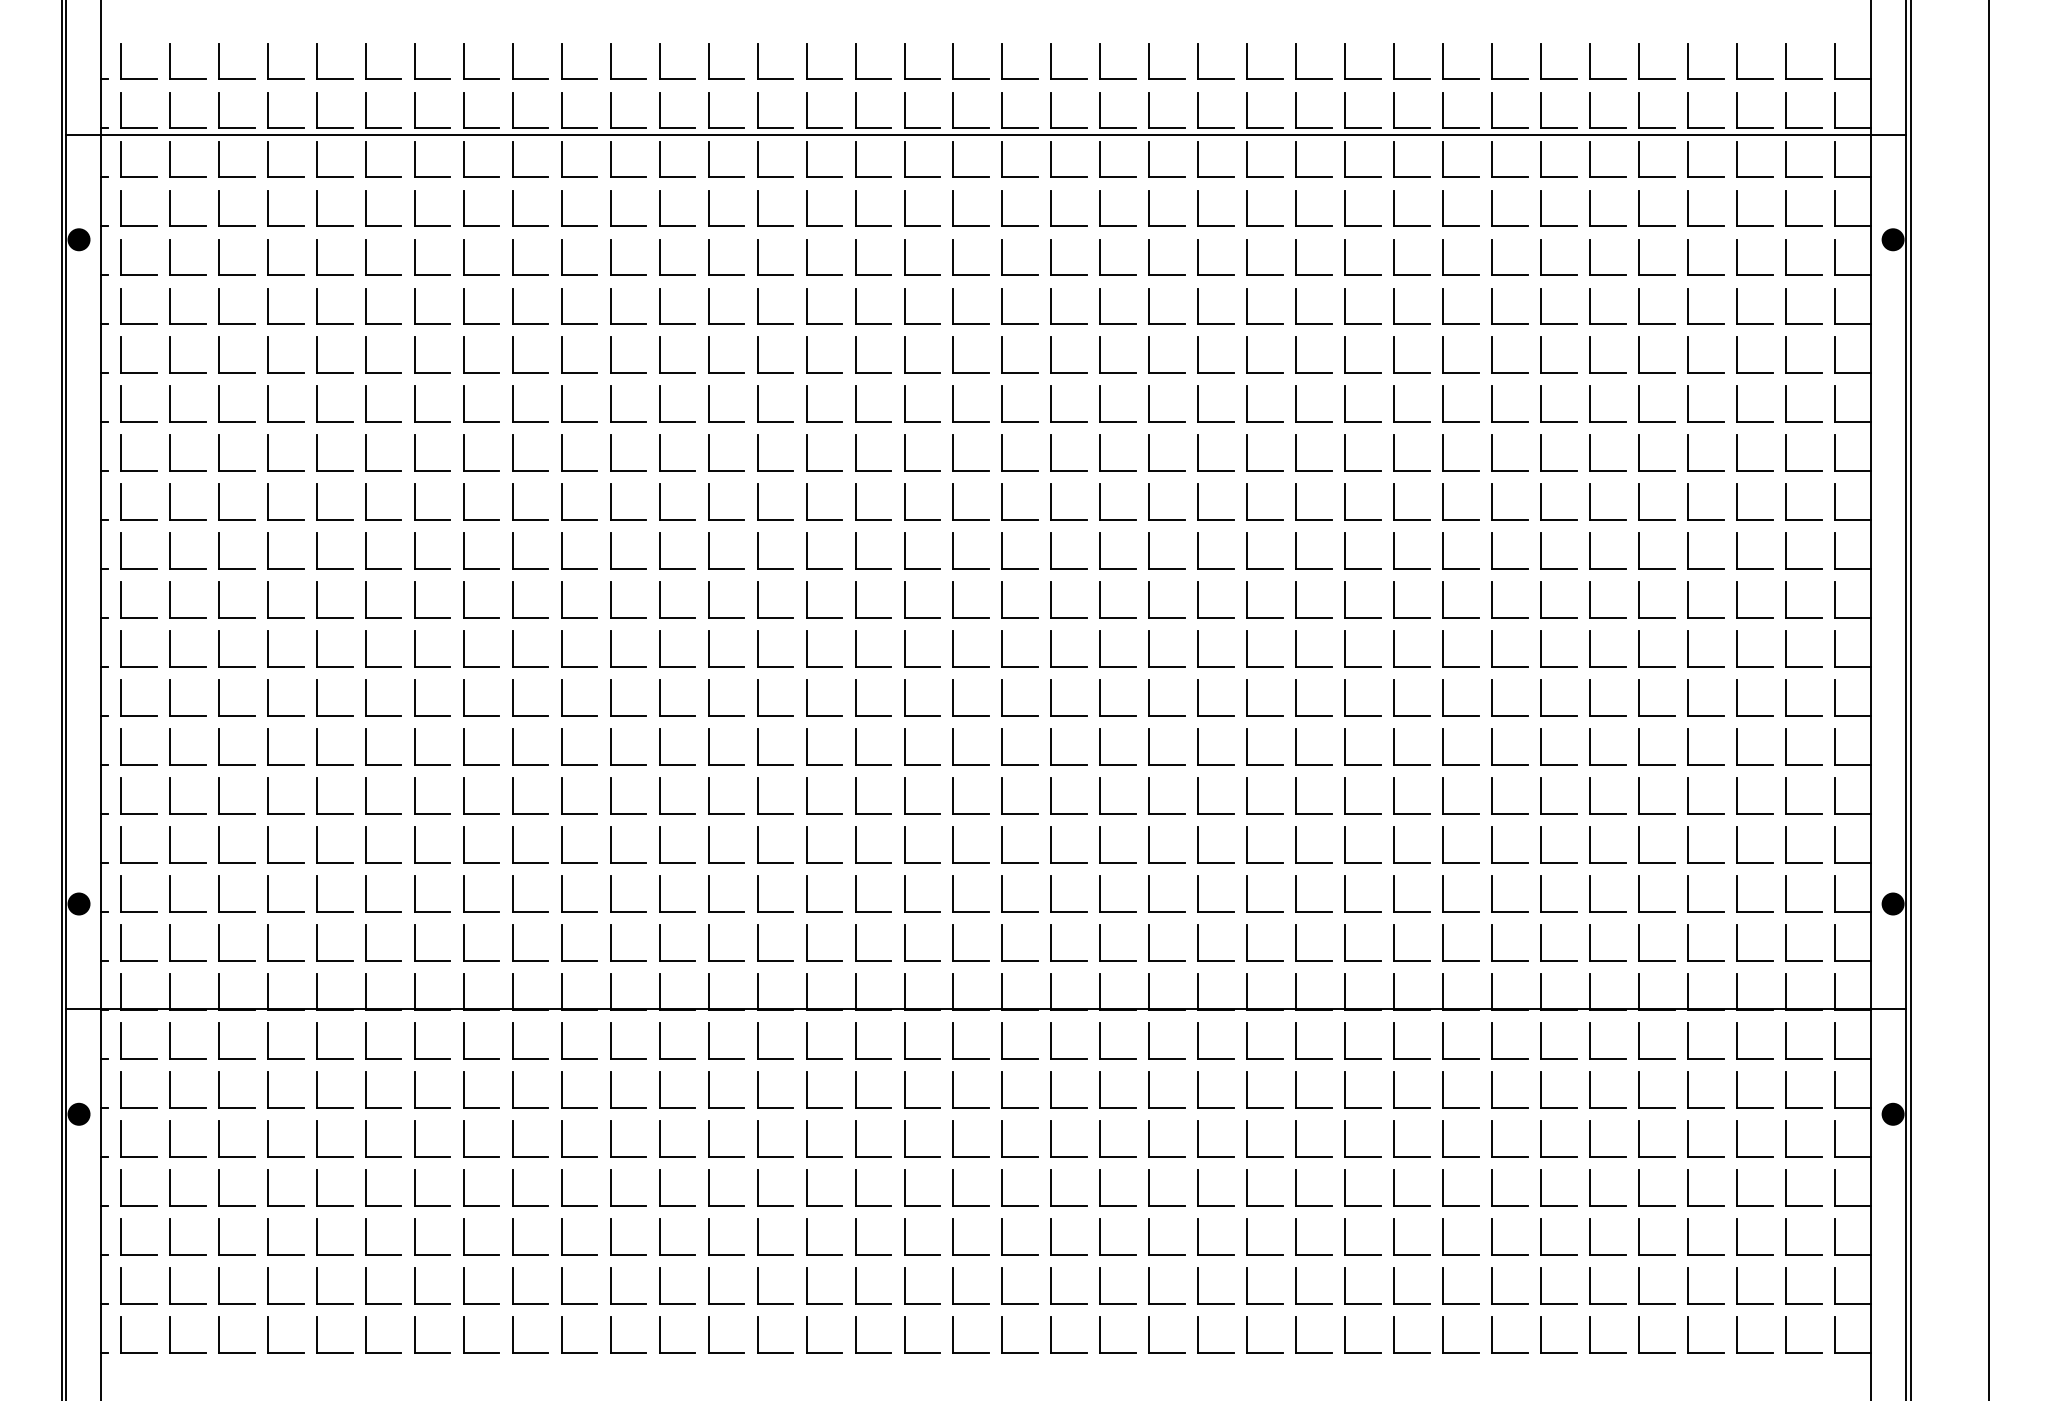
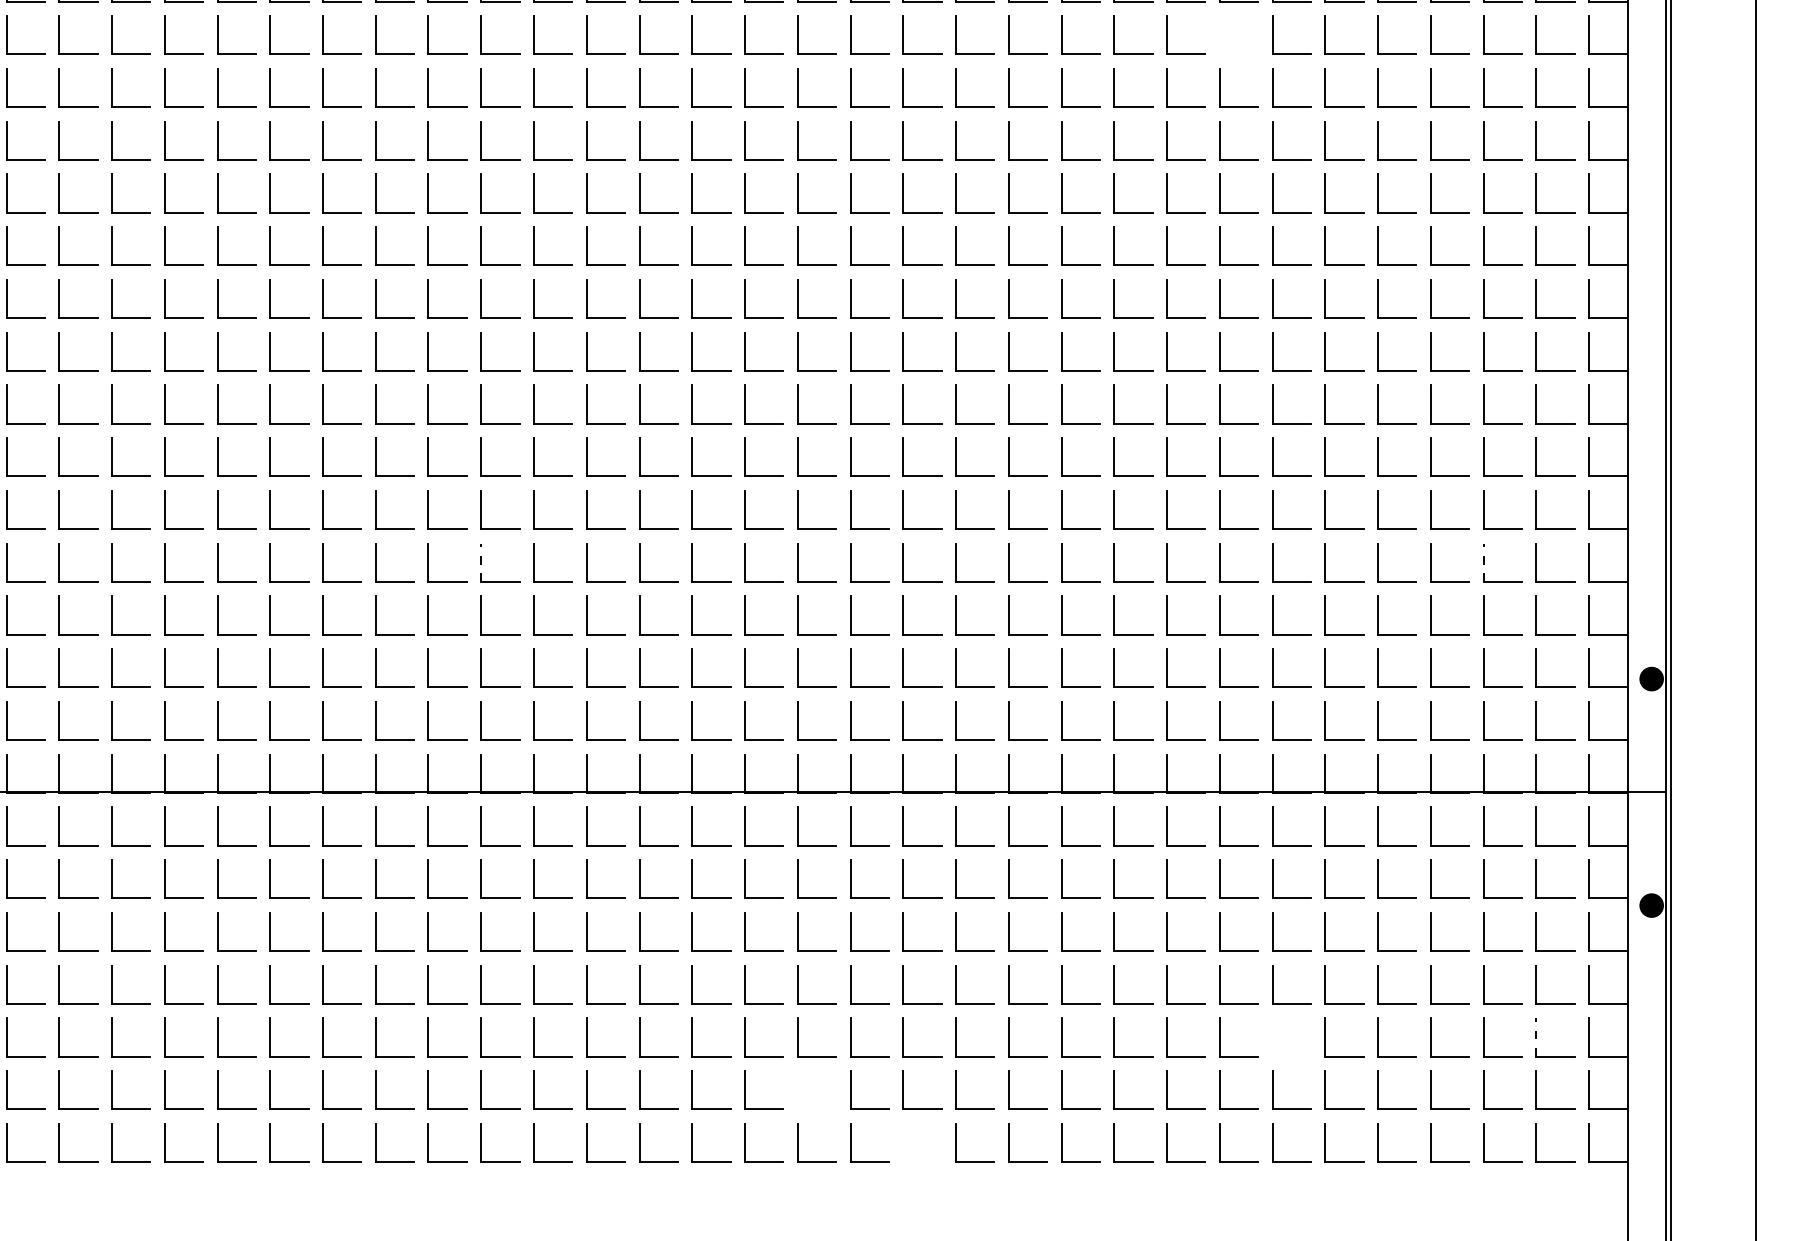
part: (1492, 306) -> (1220, 35), removed
line: (806, 796) -> (481, 563), solid -> dashed
line: (1737, 796) -> (1484, 563), solid -> dashed
part: (1541, 1236) -> (1272, 1037), removed
line: (1786, 1236) -> (1536, 1037), solid -> dashed
part: (1100, 1285) -> (797, 1090), removed
part: (1198, 1334) -> (903, 1142), removed

